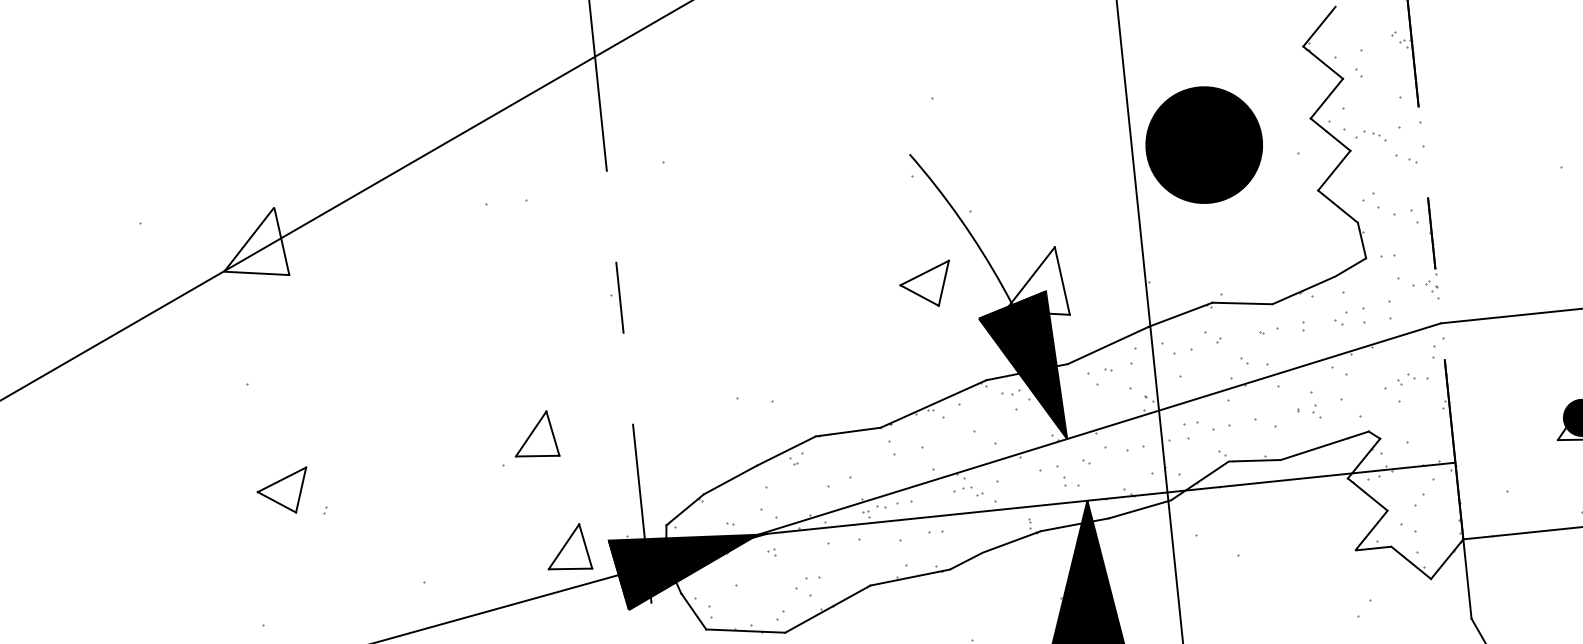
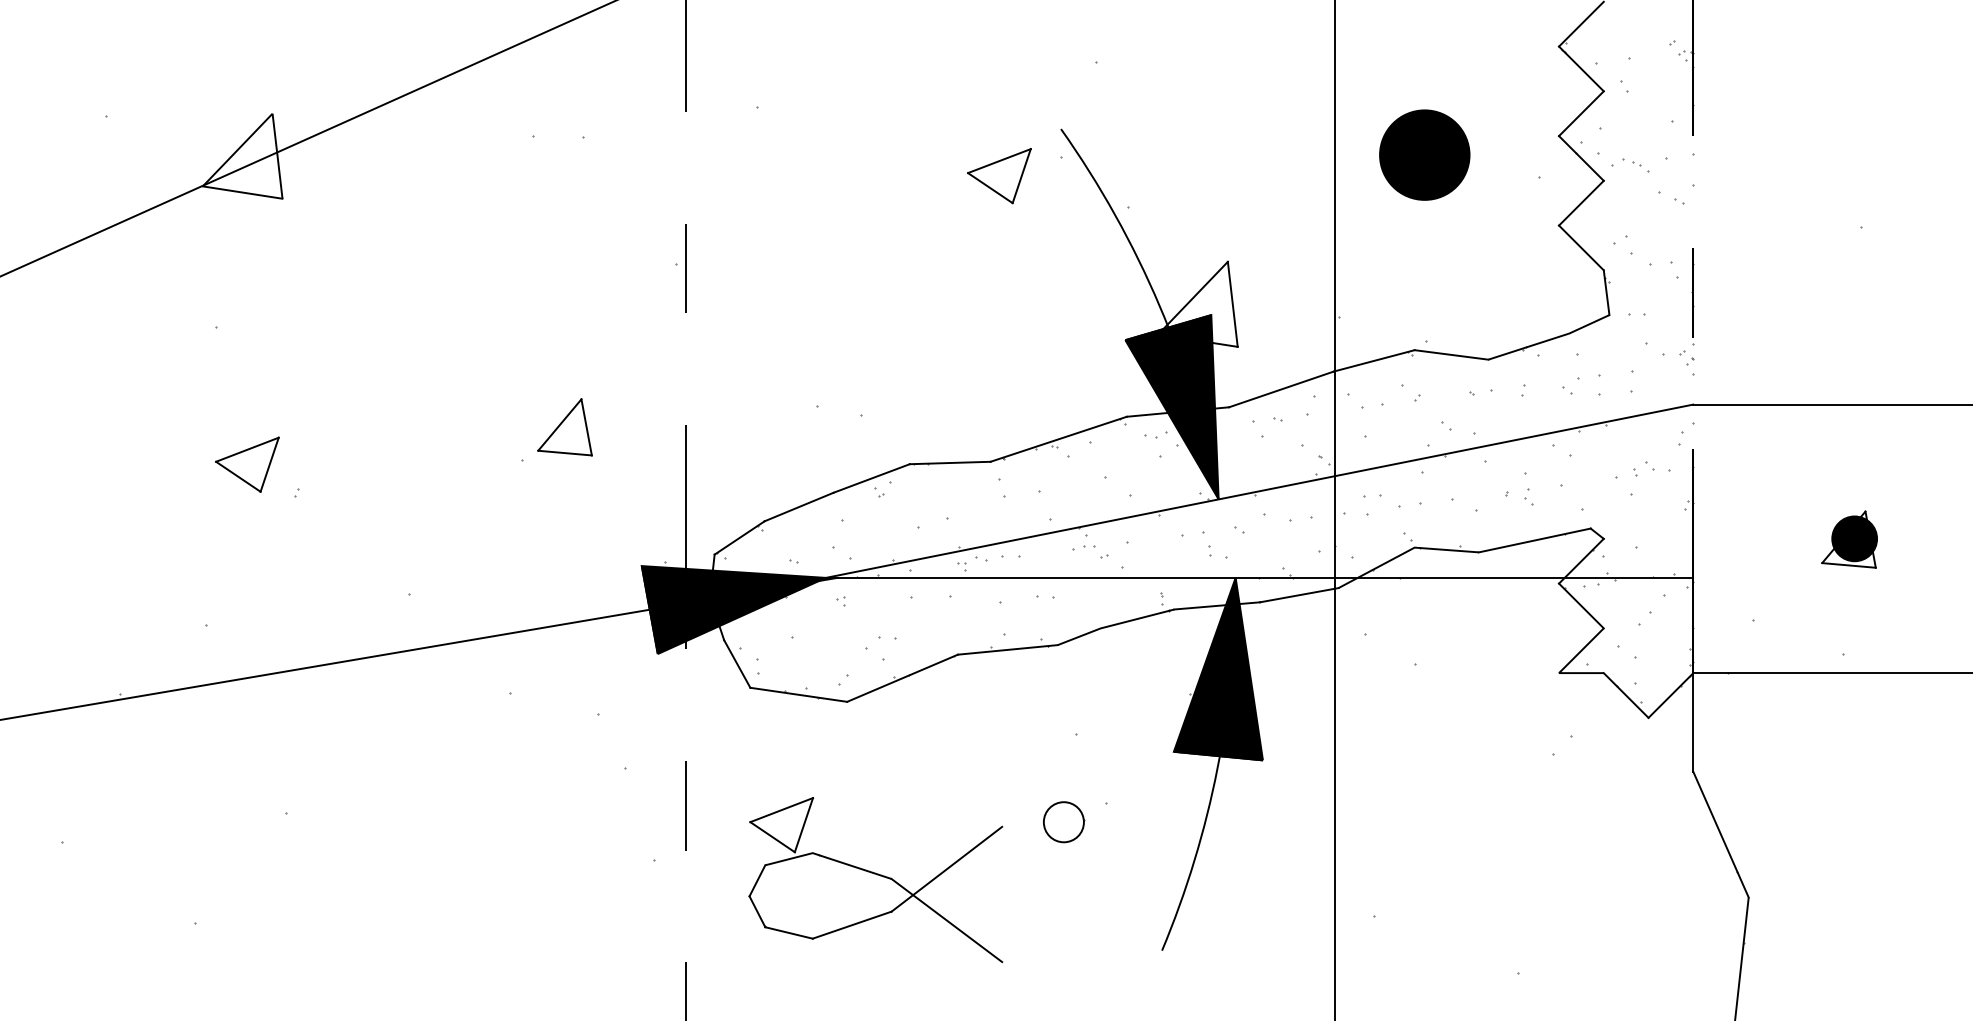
part: (1204, 144) -> (1424, 154), size x0.62
part: (926, 285) -> (999, 176), moved
part: (567, 548) -> (590, 570), removed

